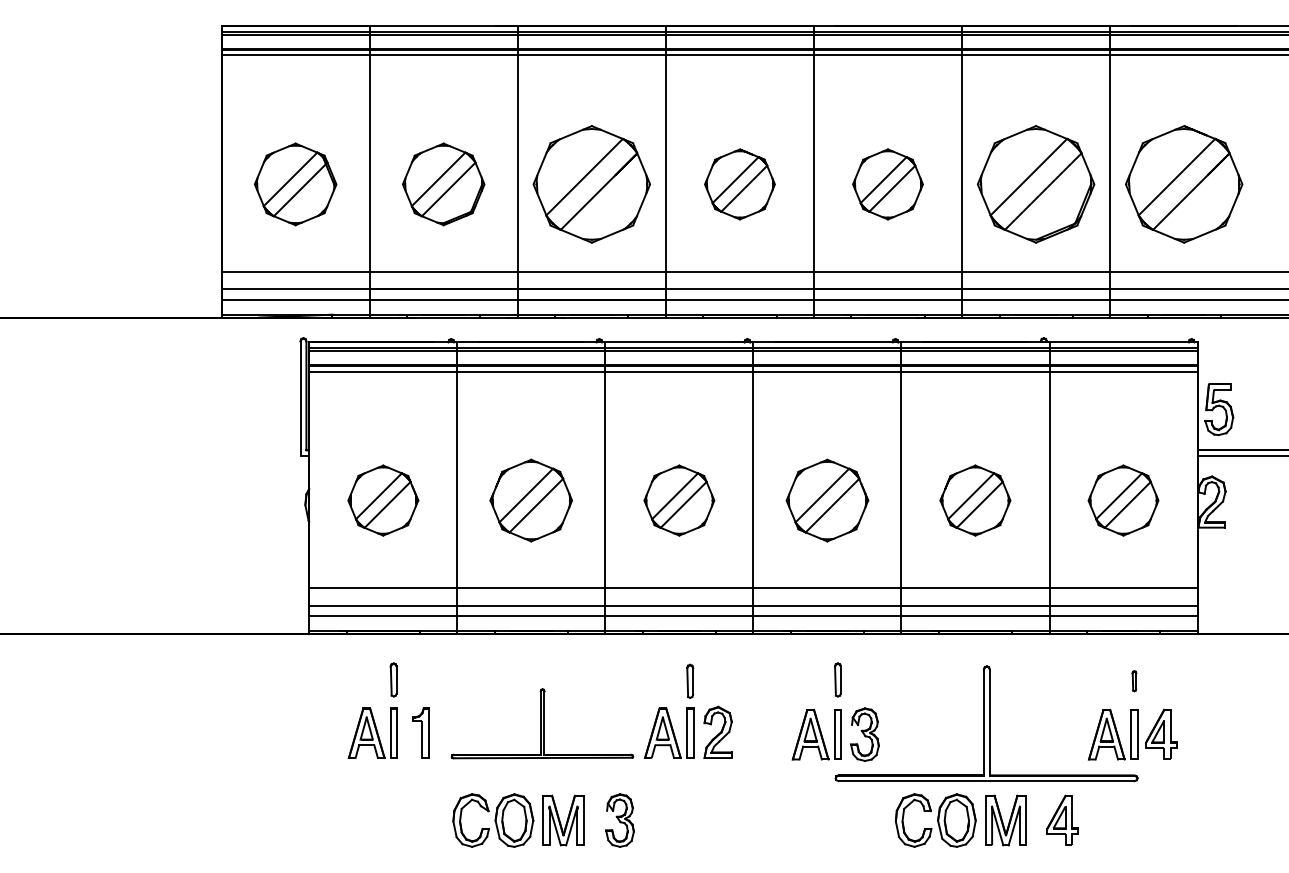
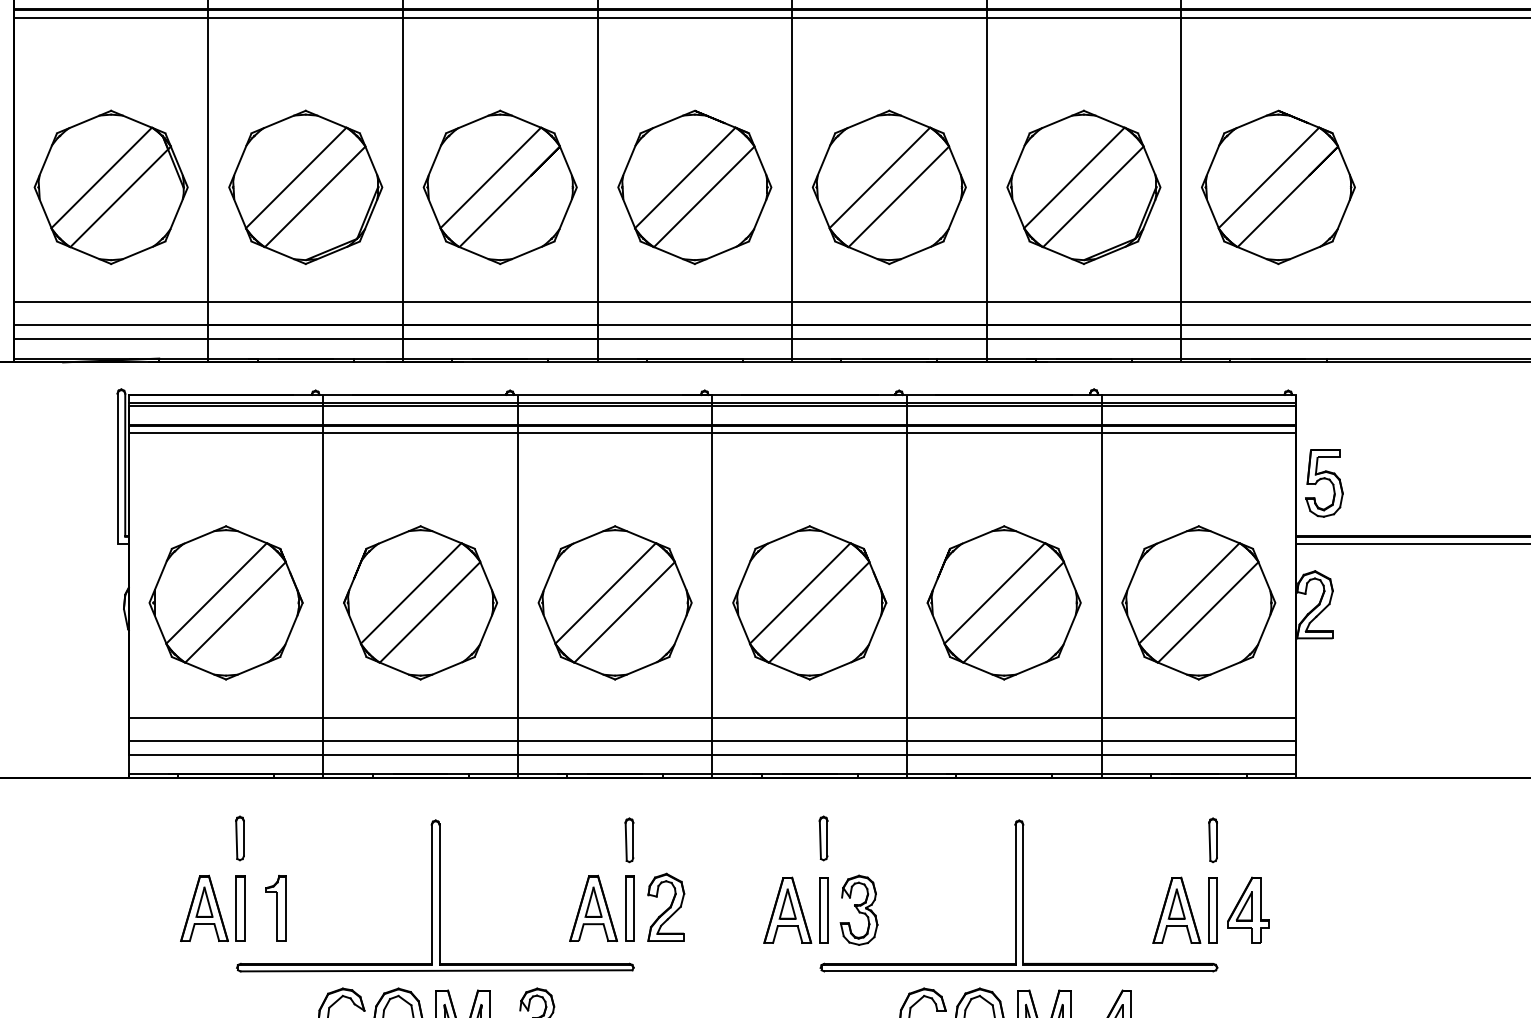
part: (295, 184) -> (110, 187), size x1.43
part: (443, 184) -> (305, 187), size x1.43
part: (739, 184) -> (694, 187), size x1.67
part: (887, 184) -> (888, 187), size x1.67
part: (383, 500) -> (226, 602), size x1.67
part: (531, 500) -> (420, 602), size x1.43
part: (679, 500) -> (615, 602), size x1.67
part: (827, 500) -> (809, 602), size x1.43
part: (975, 500) -> (1004, 602), size x1.67
part: (1123, 500) -> (1198, 602), size x1.67
part: (1134, 680) -> (1213, 839), size x1.67
part: (542, 723) -> (435, 895), size x1.67

